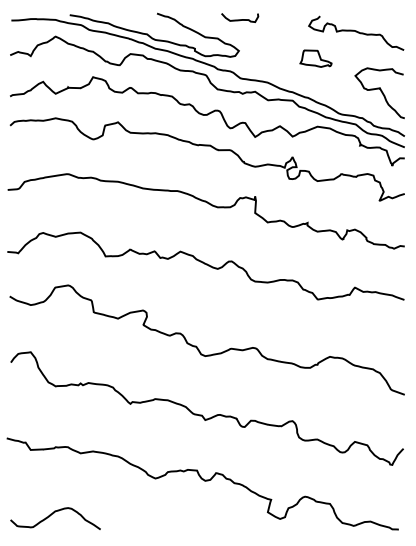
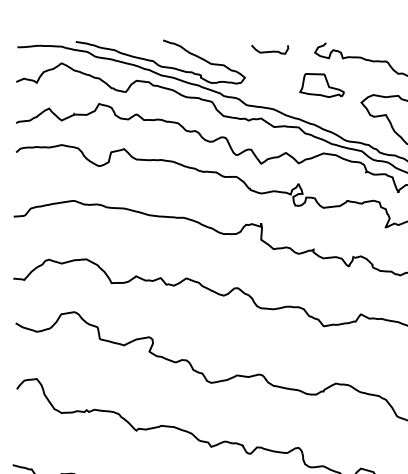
curve: (240, 19) -> (270, 51), moved
part: (315, 58) -> (321, 85), size x1.4

